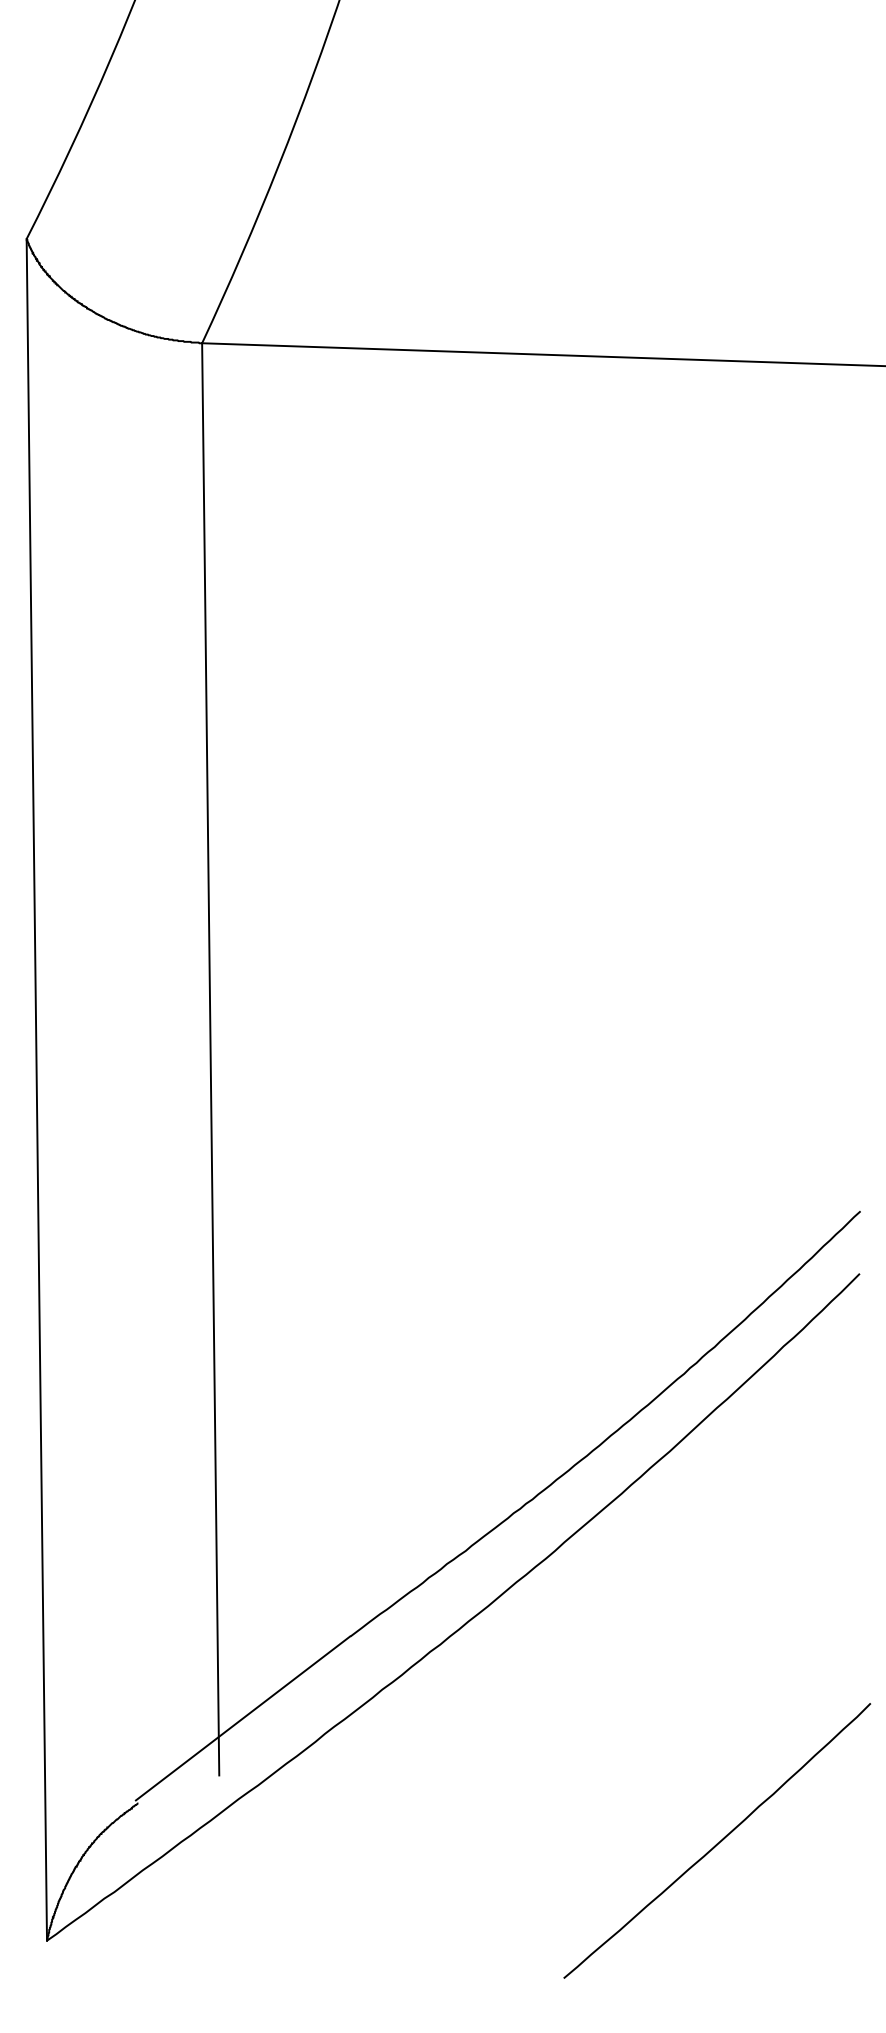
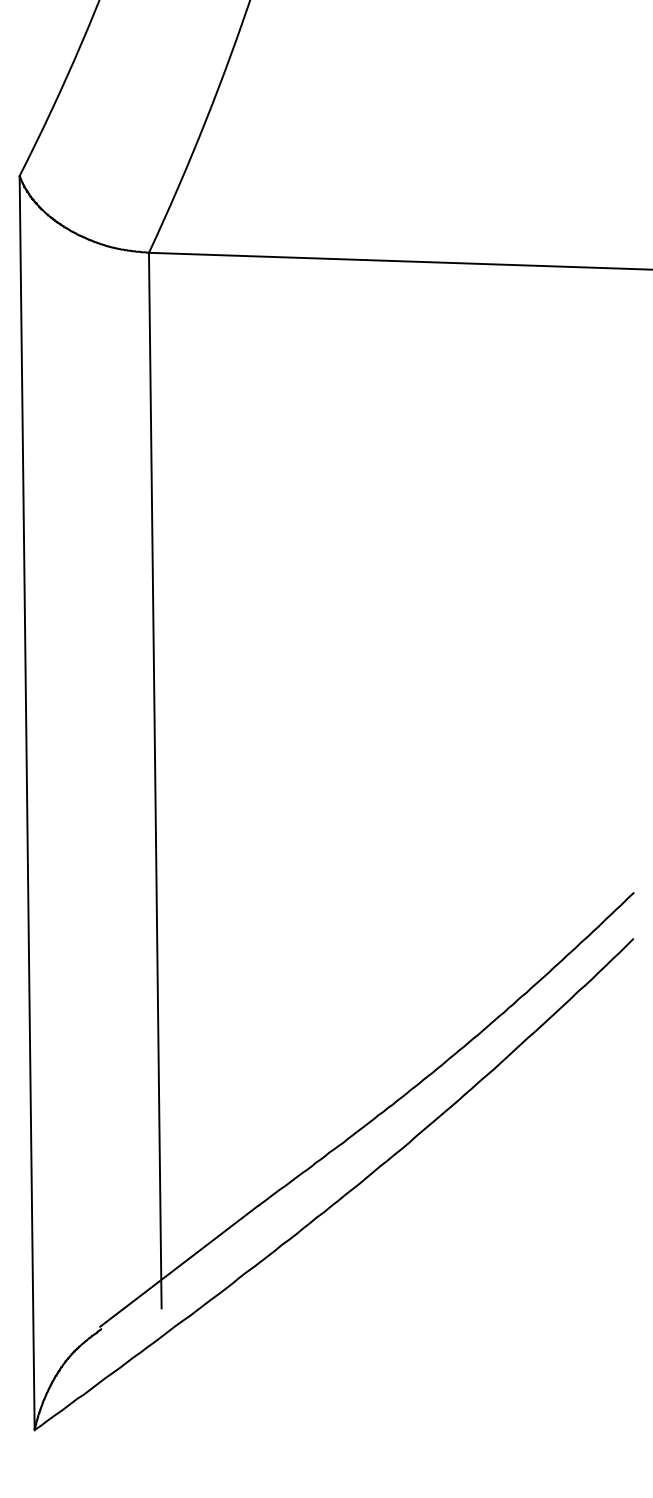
curve: (719, 1841) -> (530, 1357), removed

